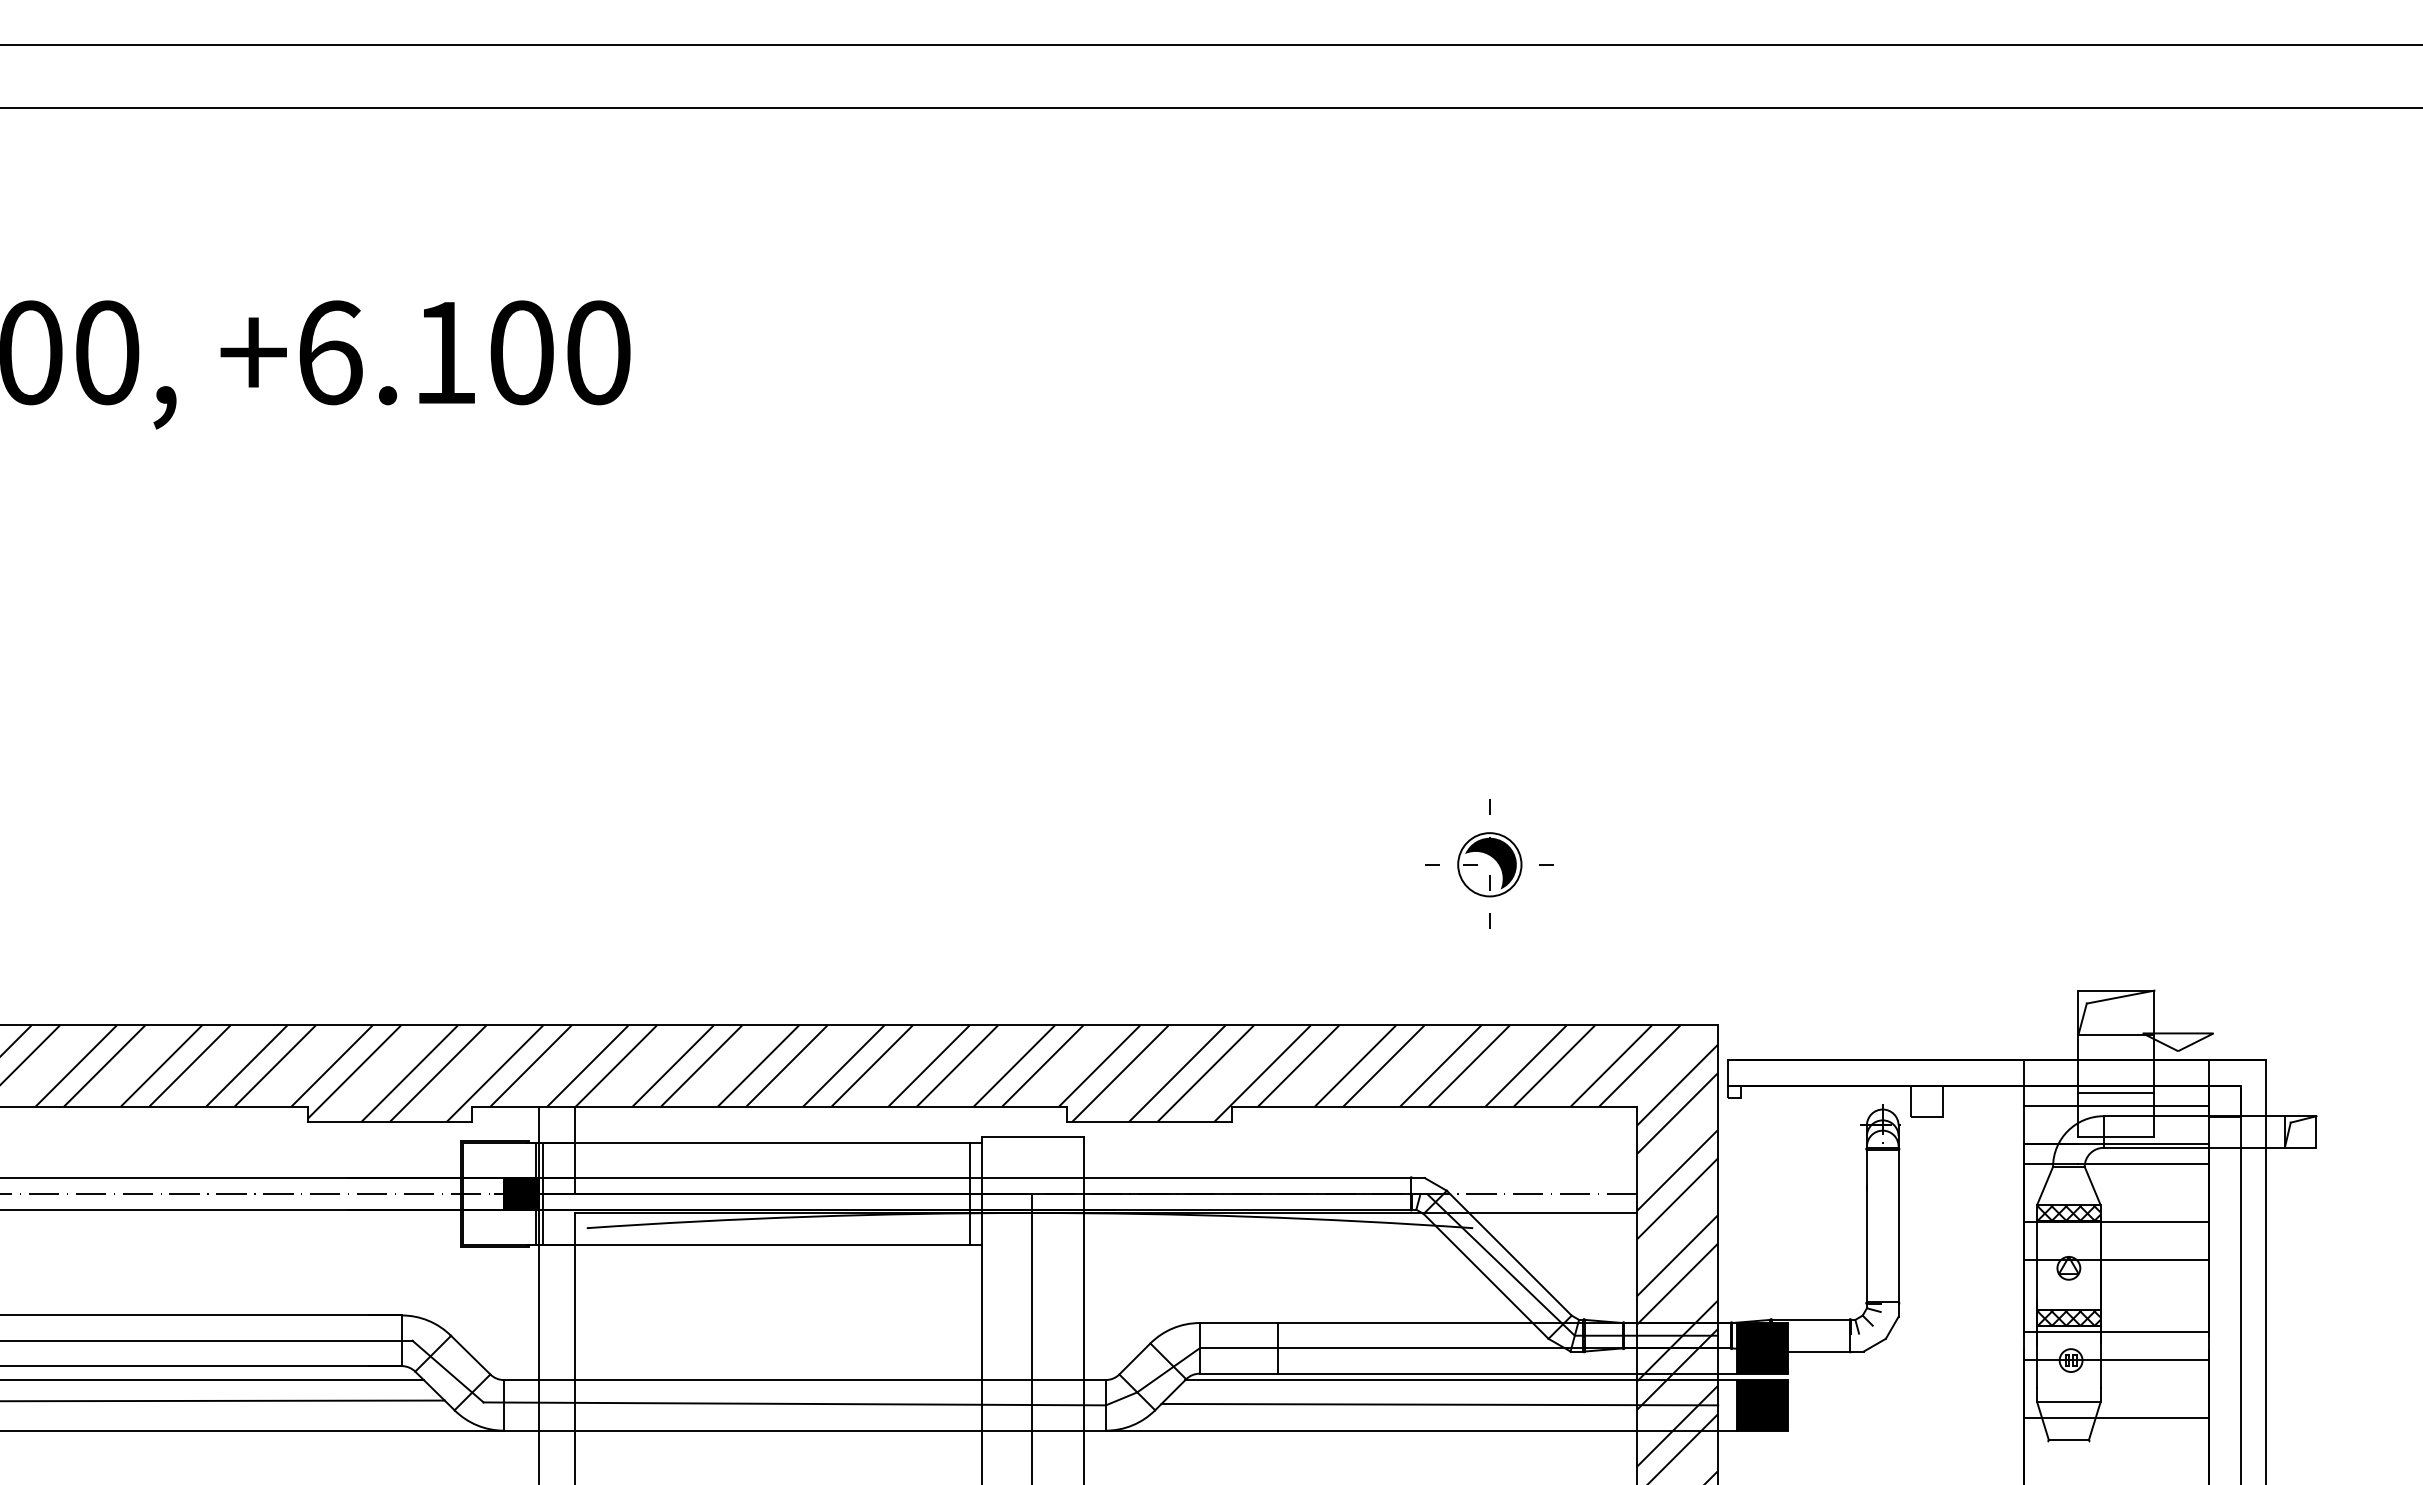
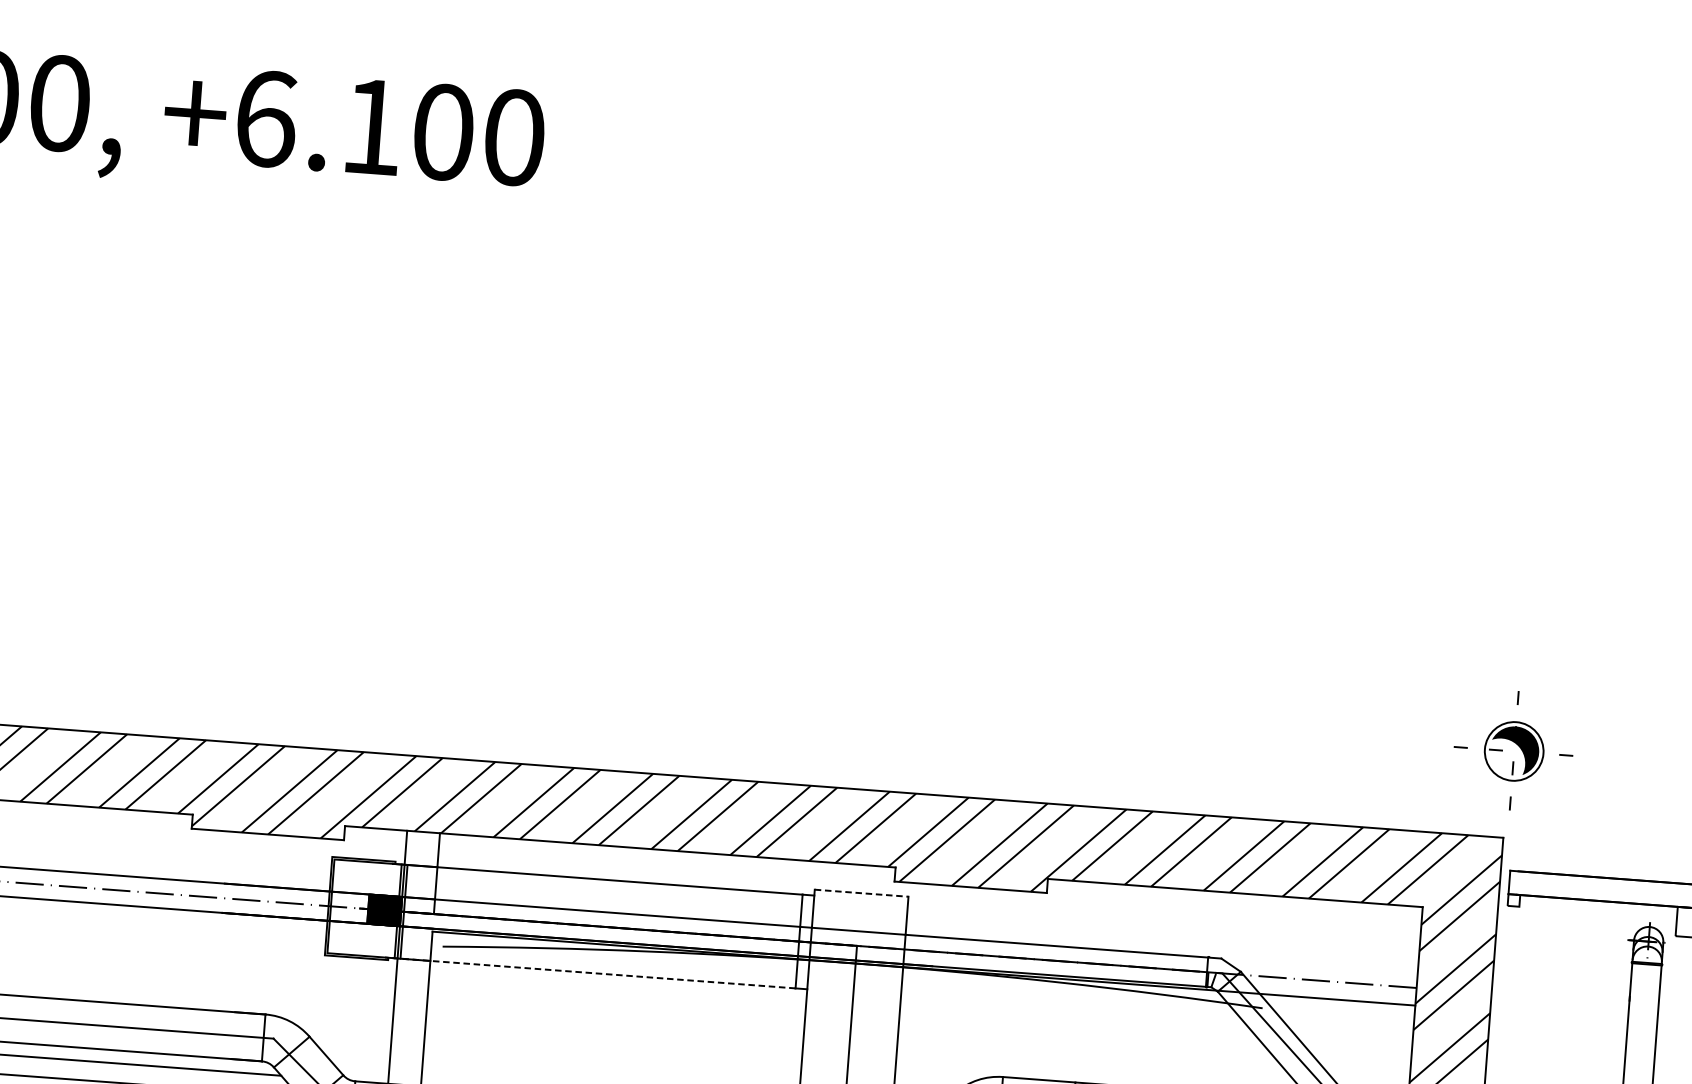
part: (1489, 863) -> (1513, 750), moved
line: (1032, 1136) -> (861, 892), solid -> dashed
line: (747, 1244) -> (590, 972), solid -> dashed

